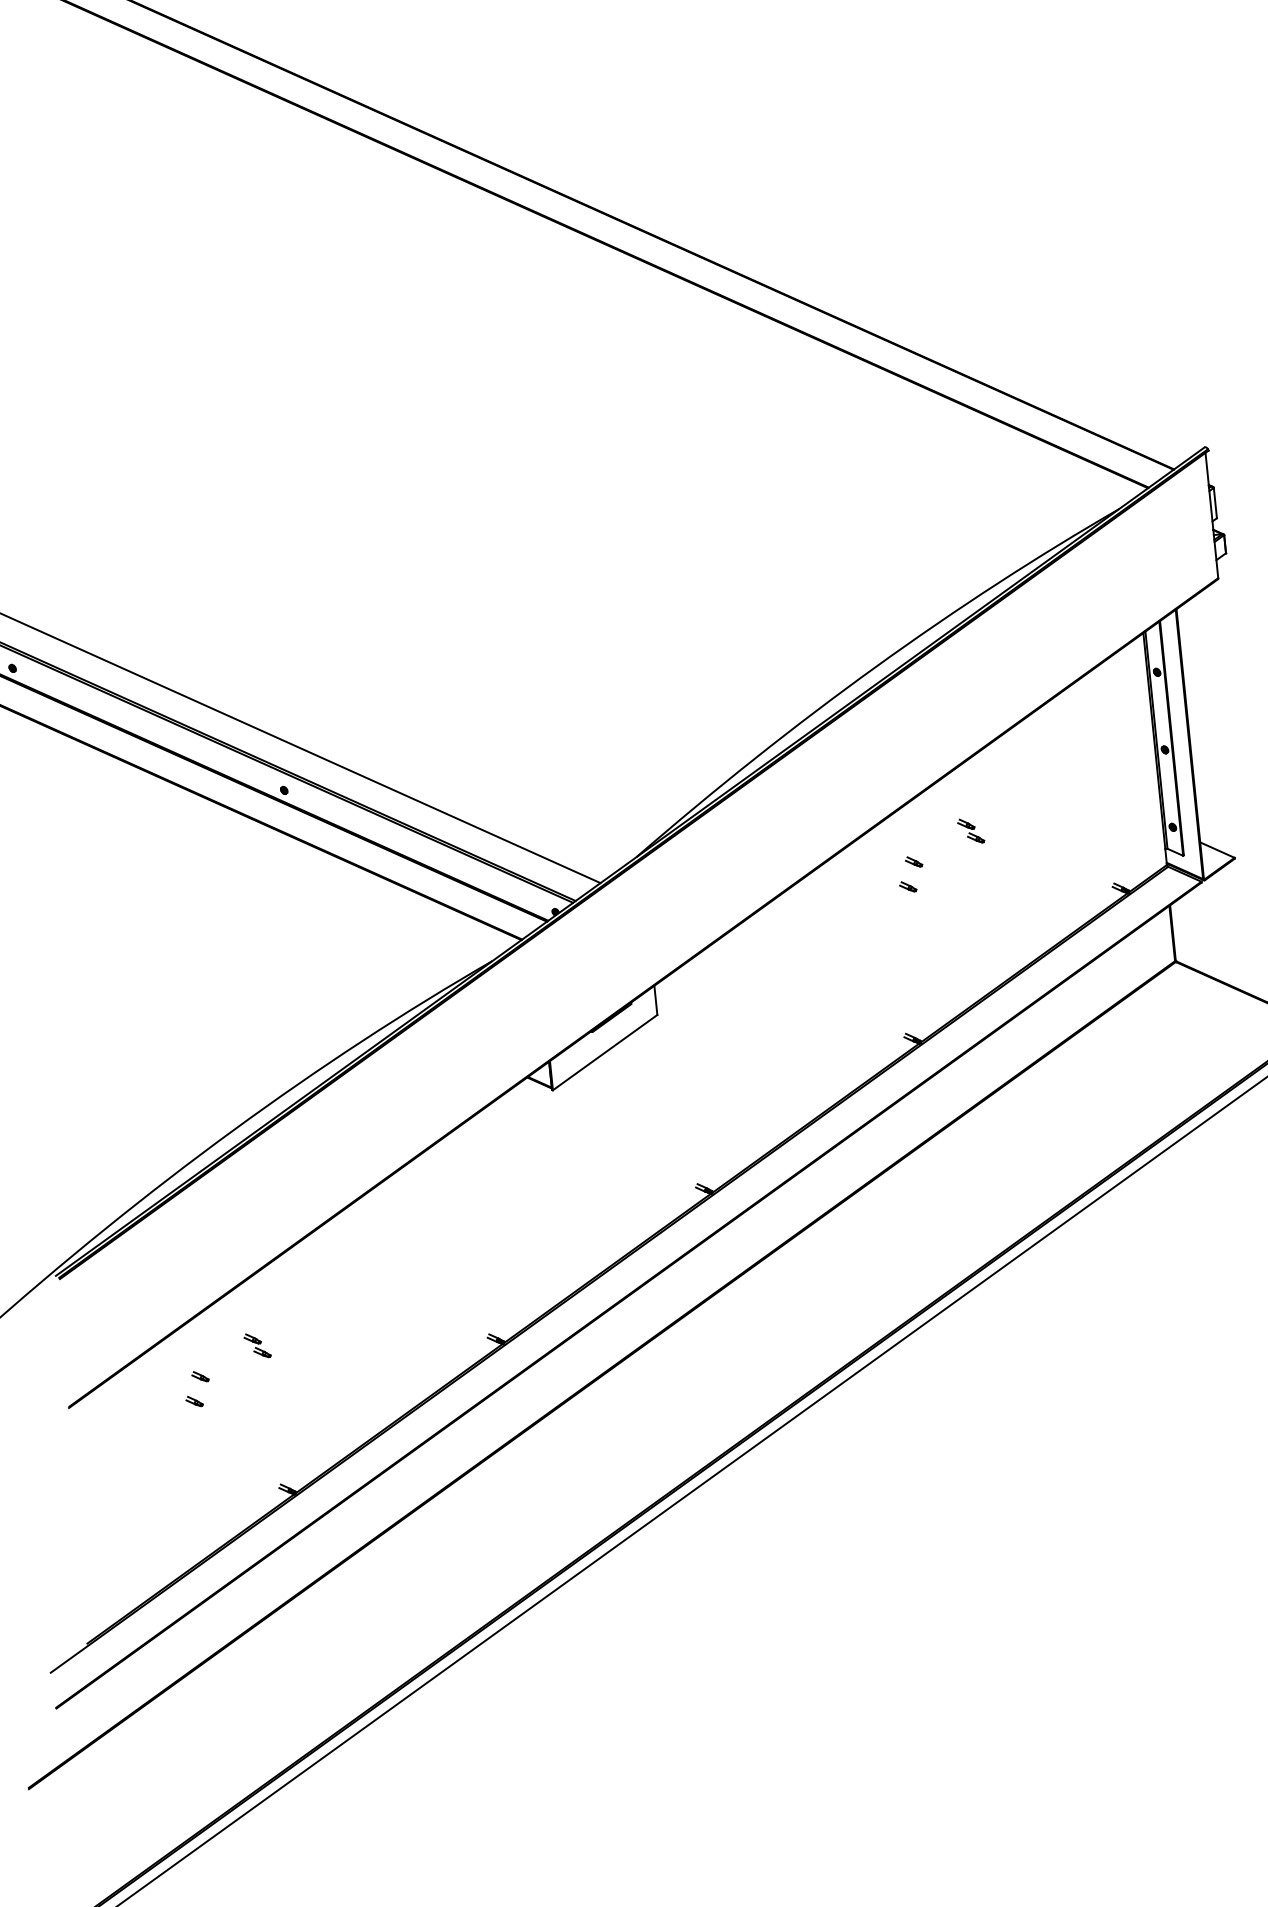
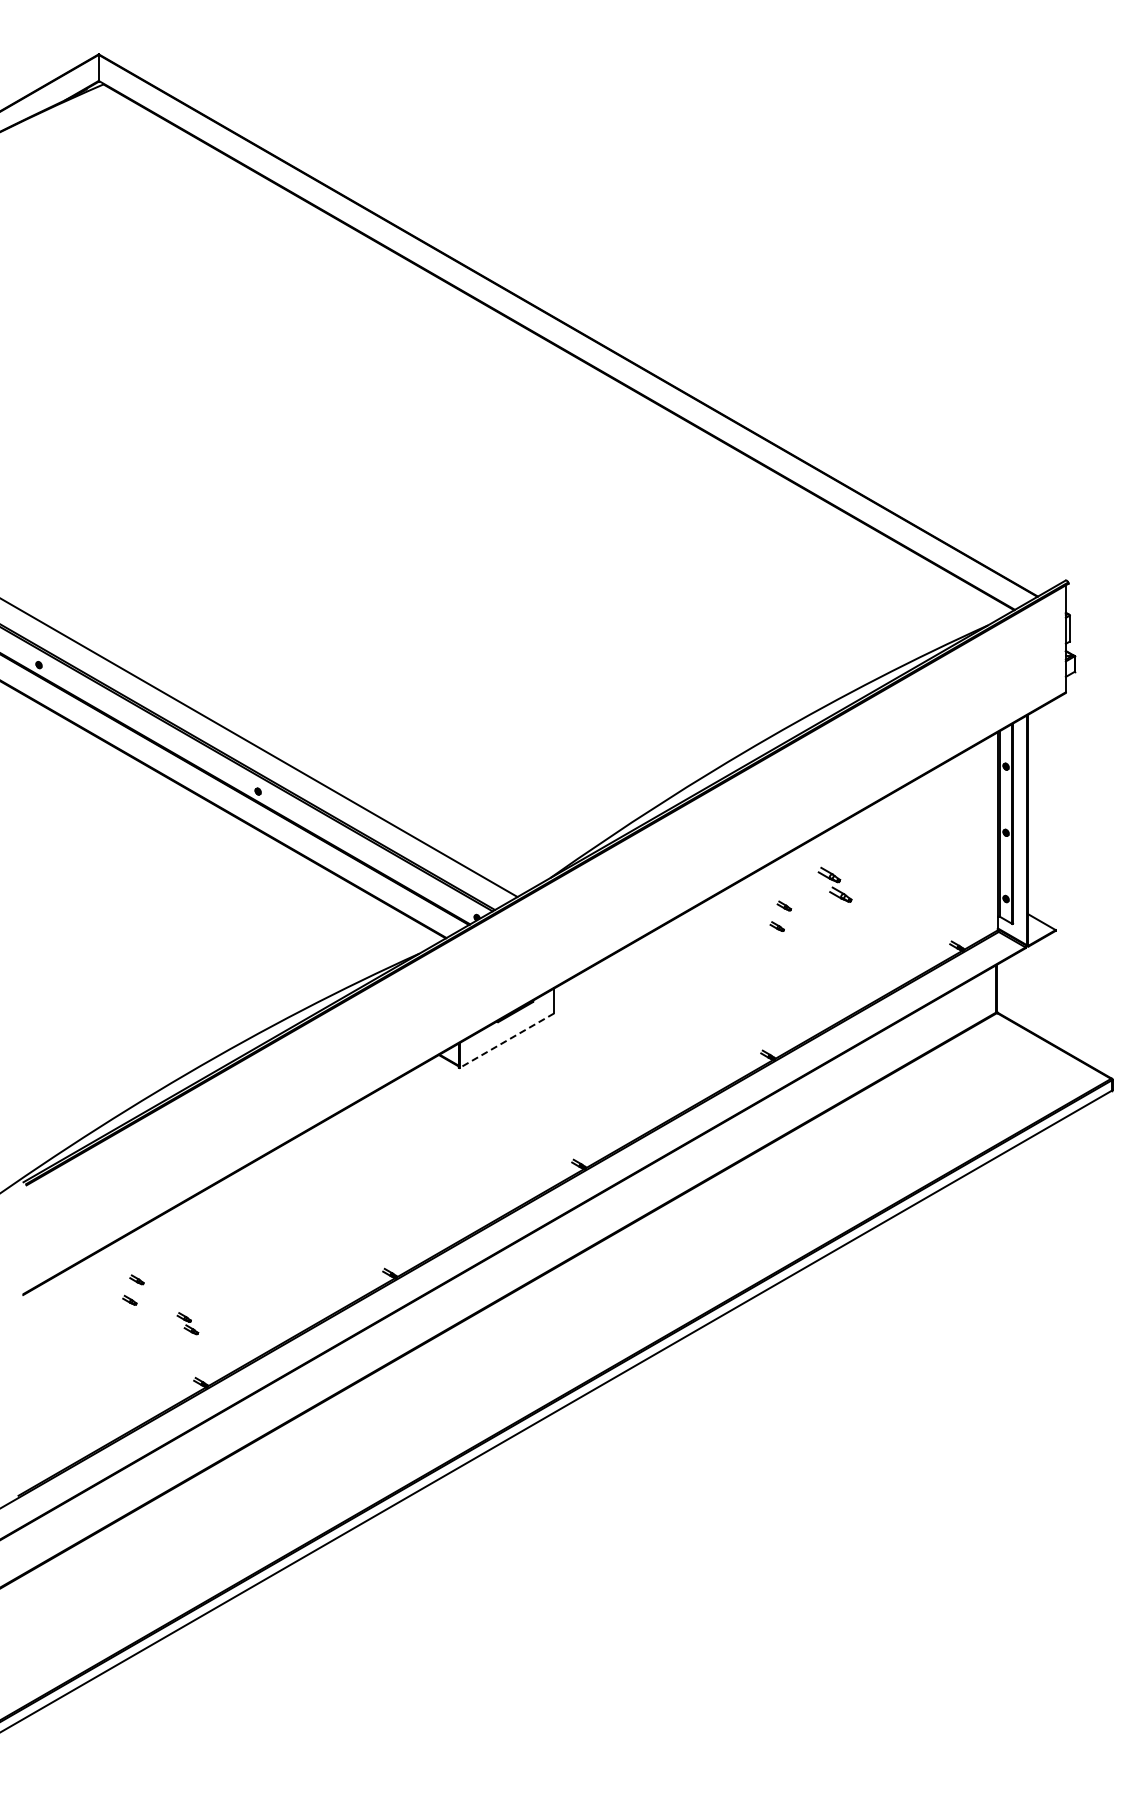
part: (971, 830) -> (835, 884), size x1.6
line: (604, 1052) -> (506, 1040), solid -> dashed
part: (257, 1345) -> (187, 1323), moved

